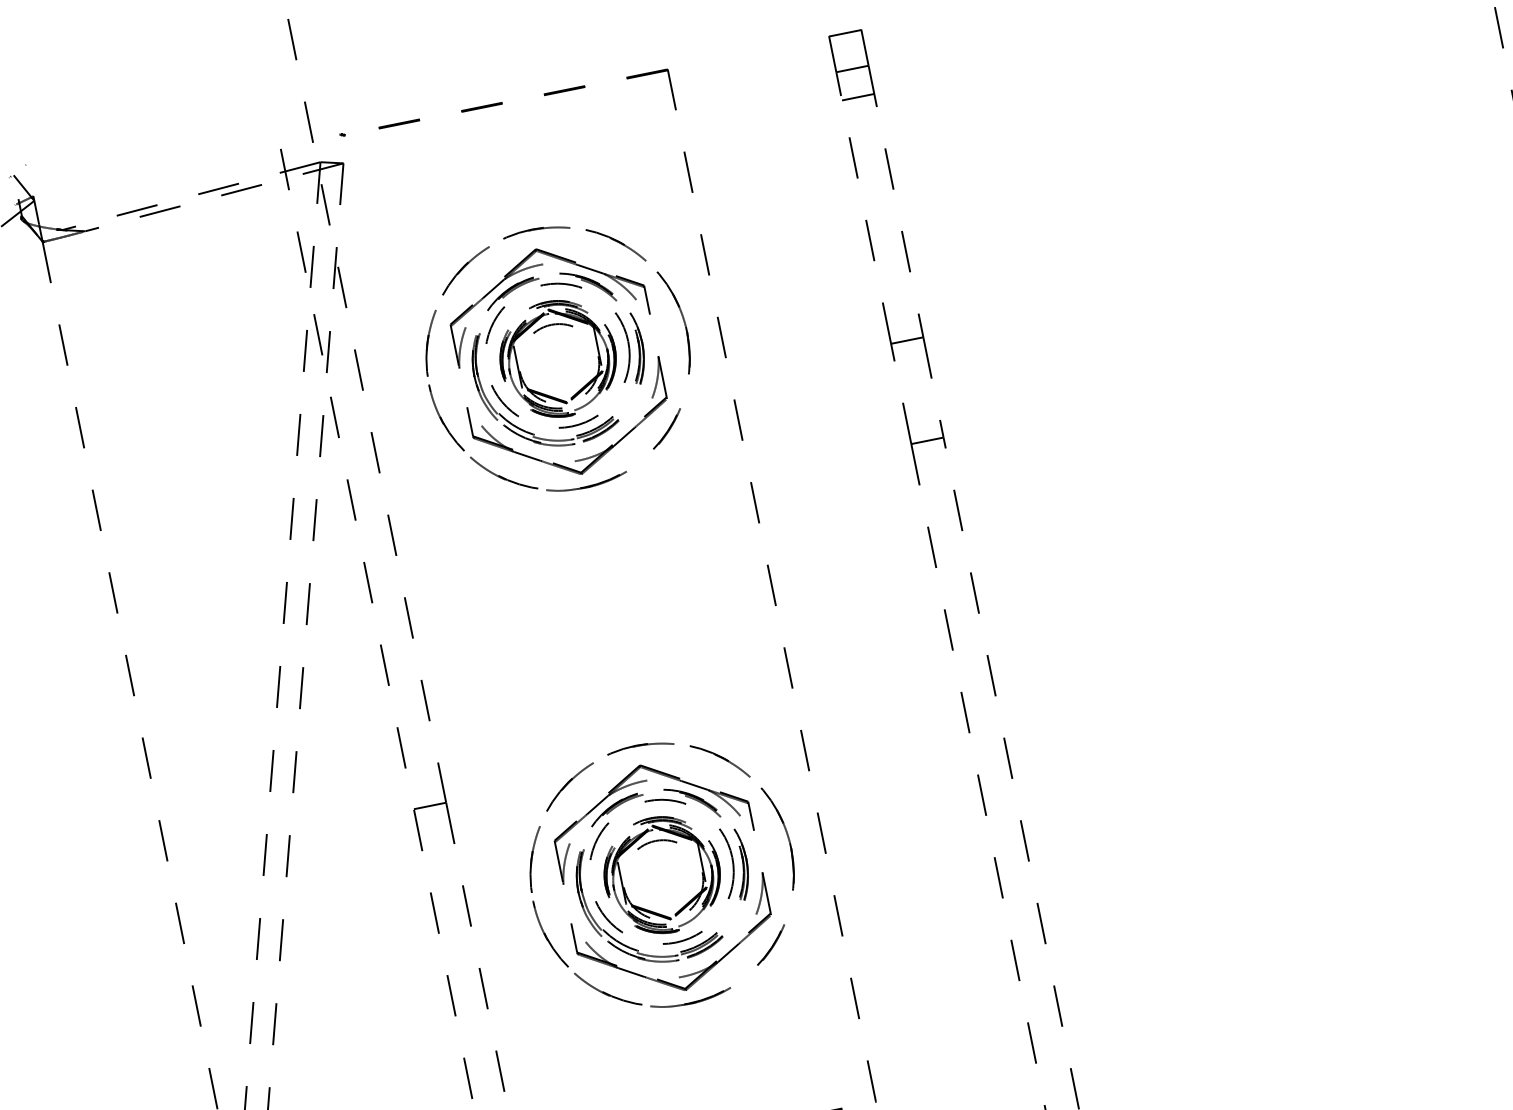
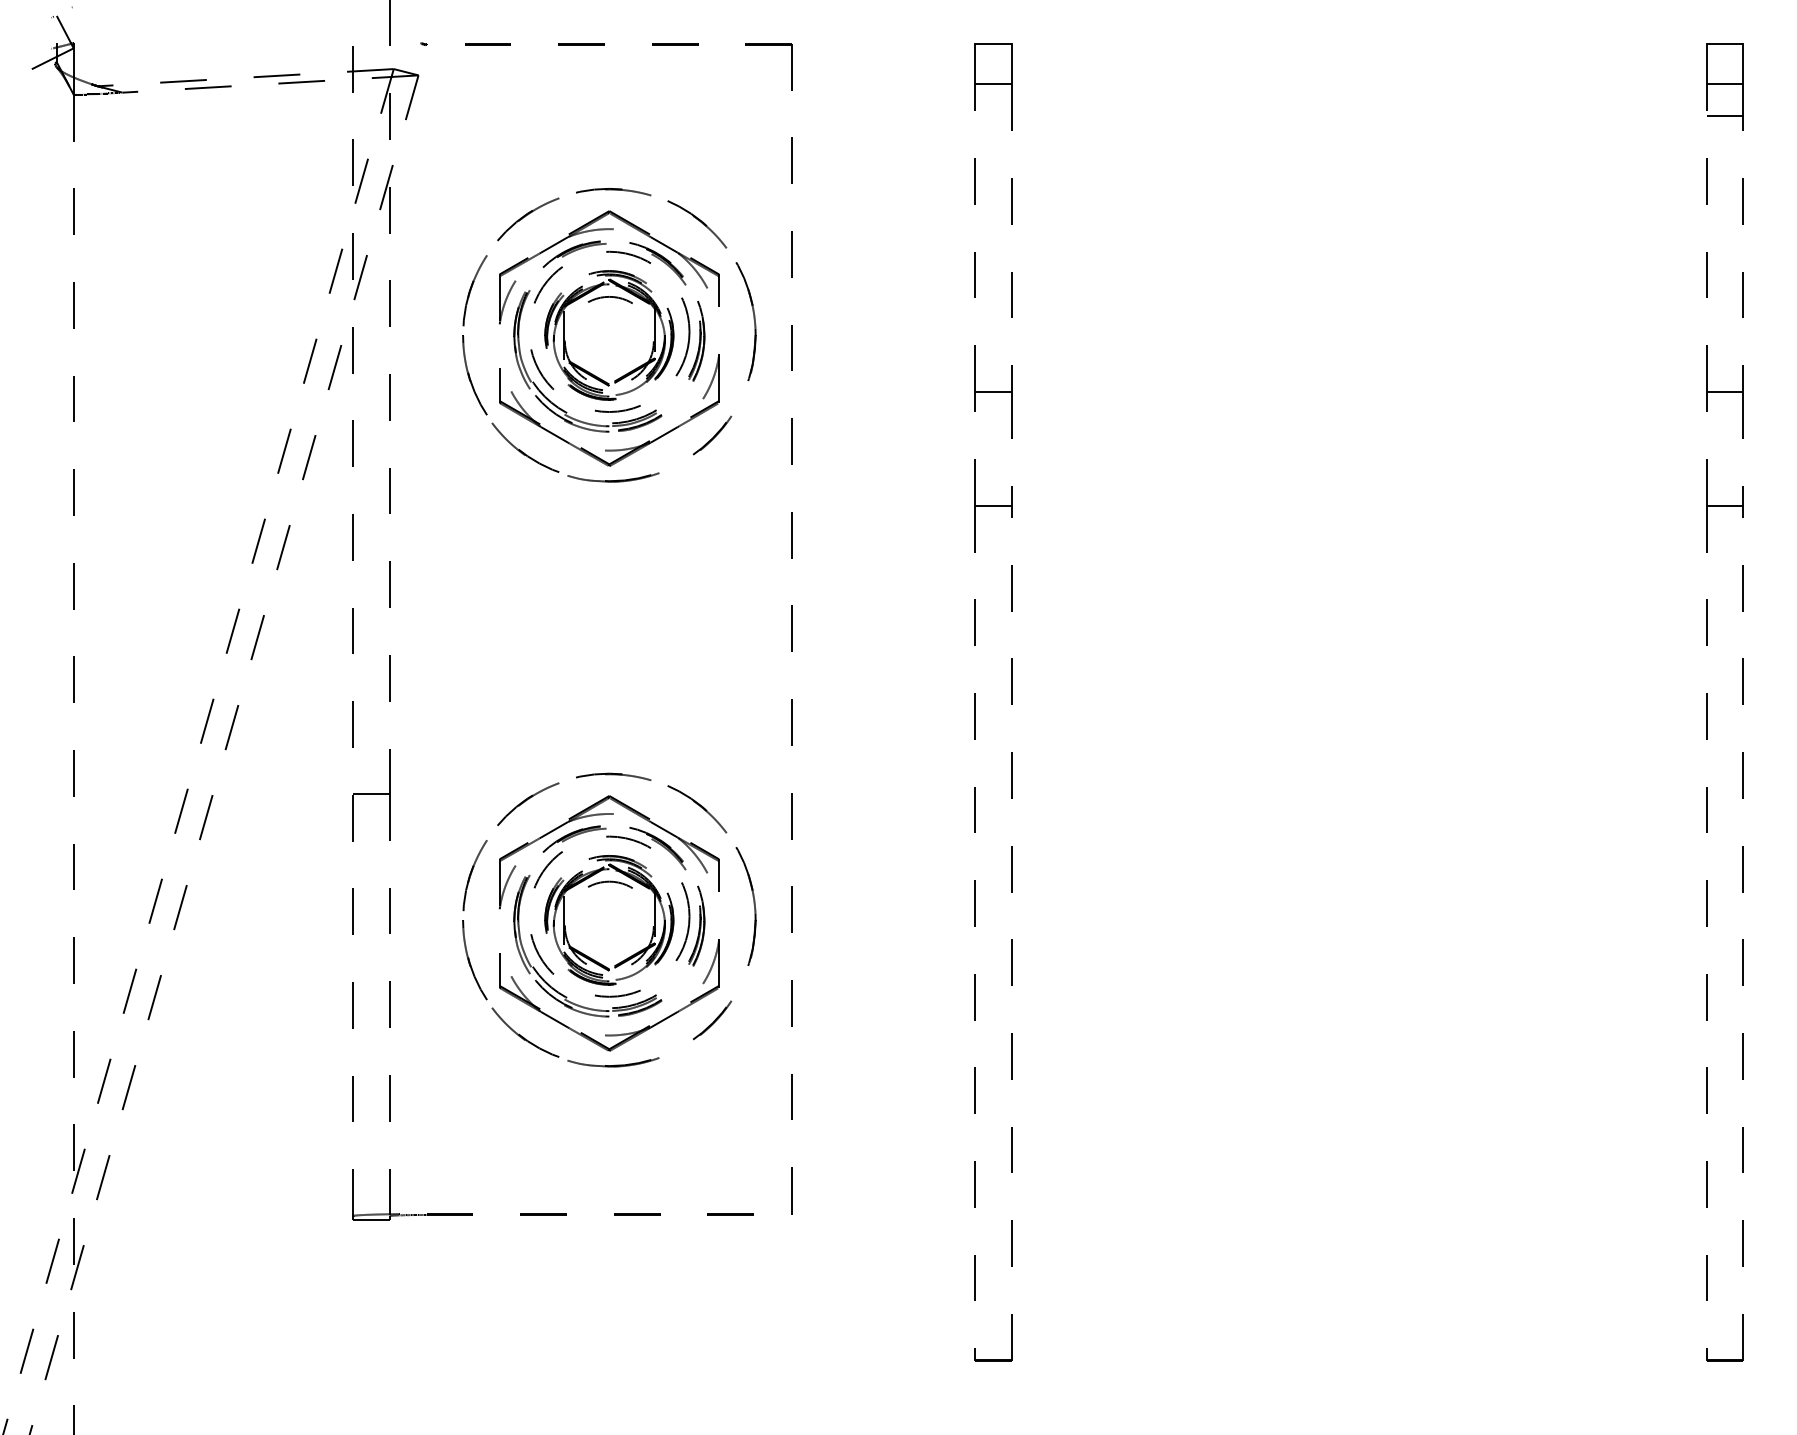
line: (858, 97) -> (993, 116), removed

